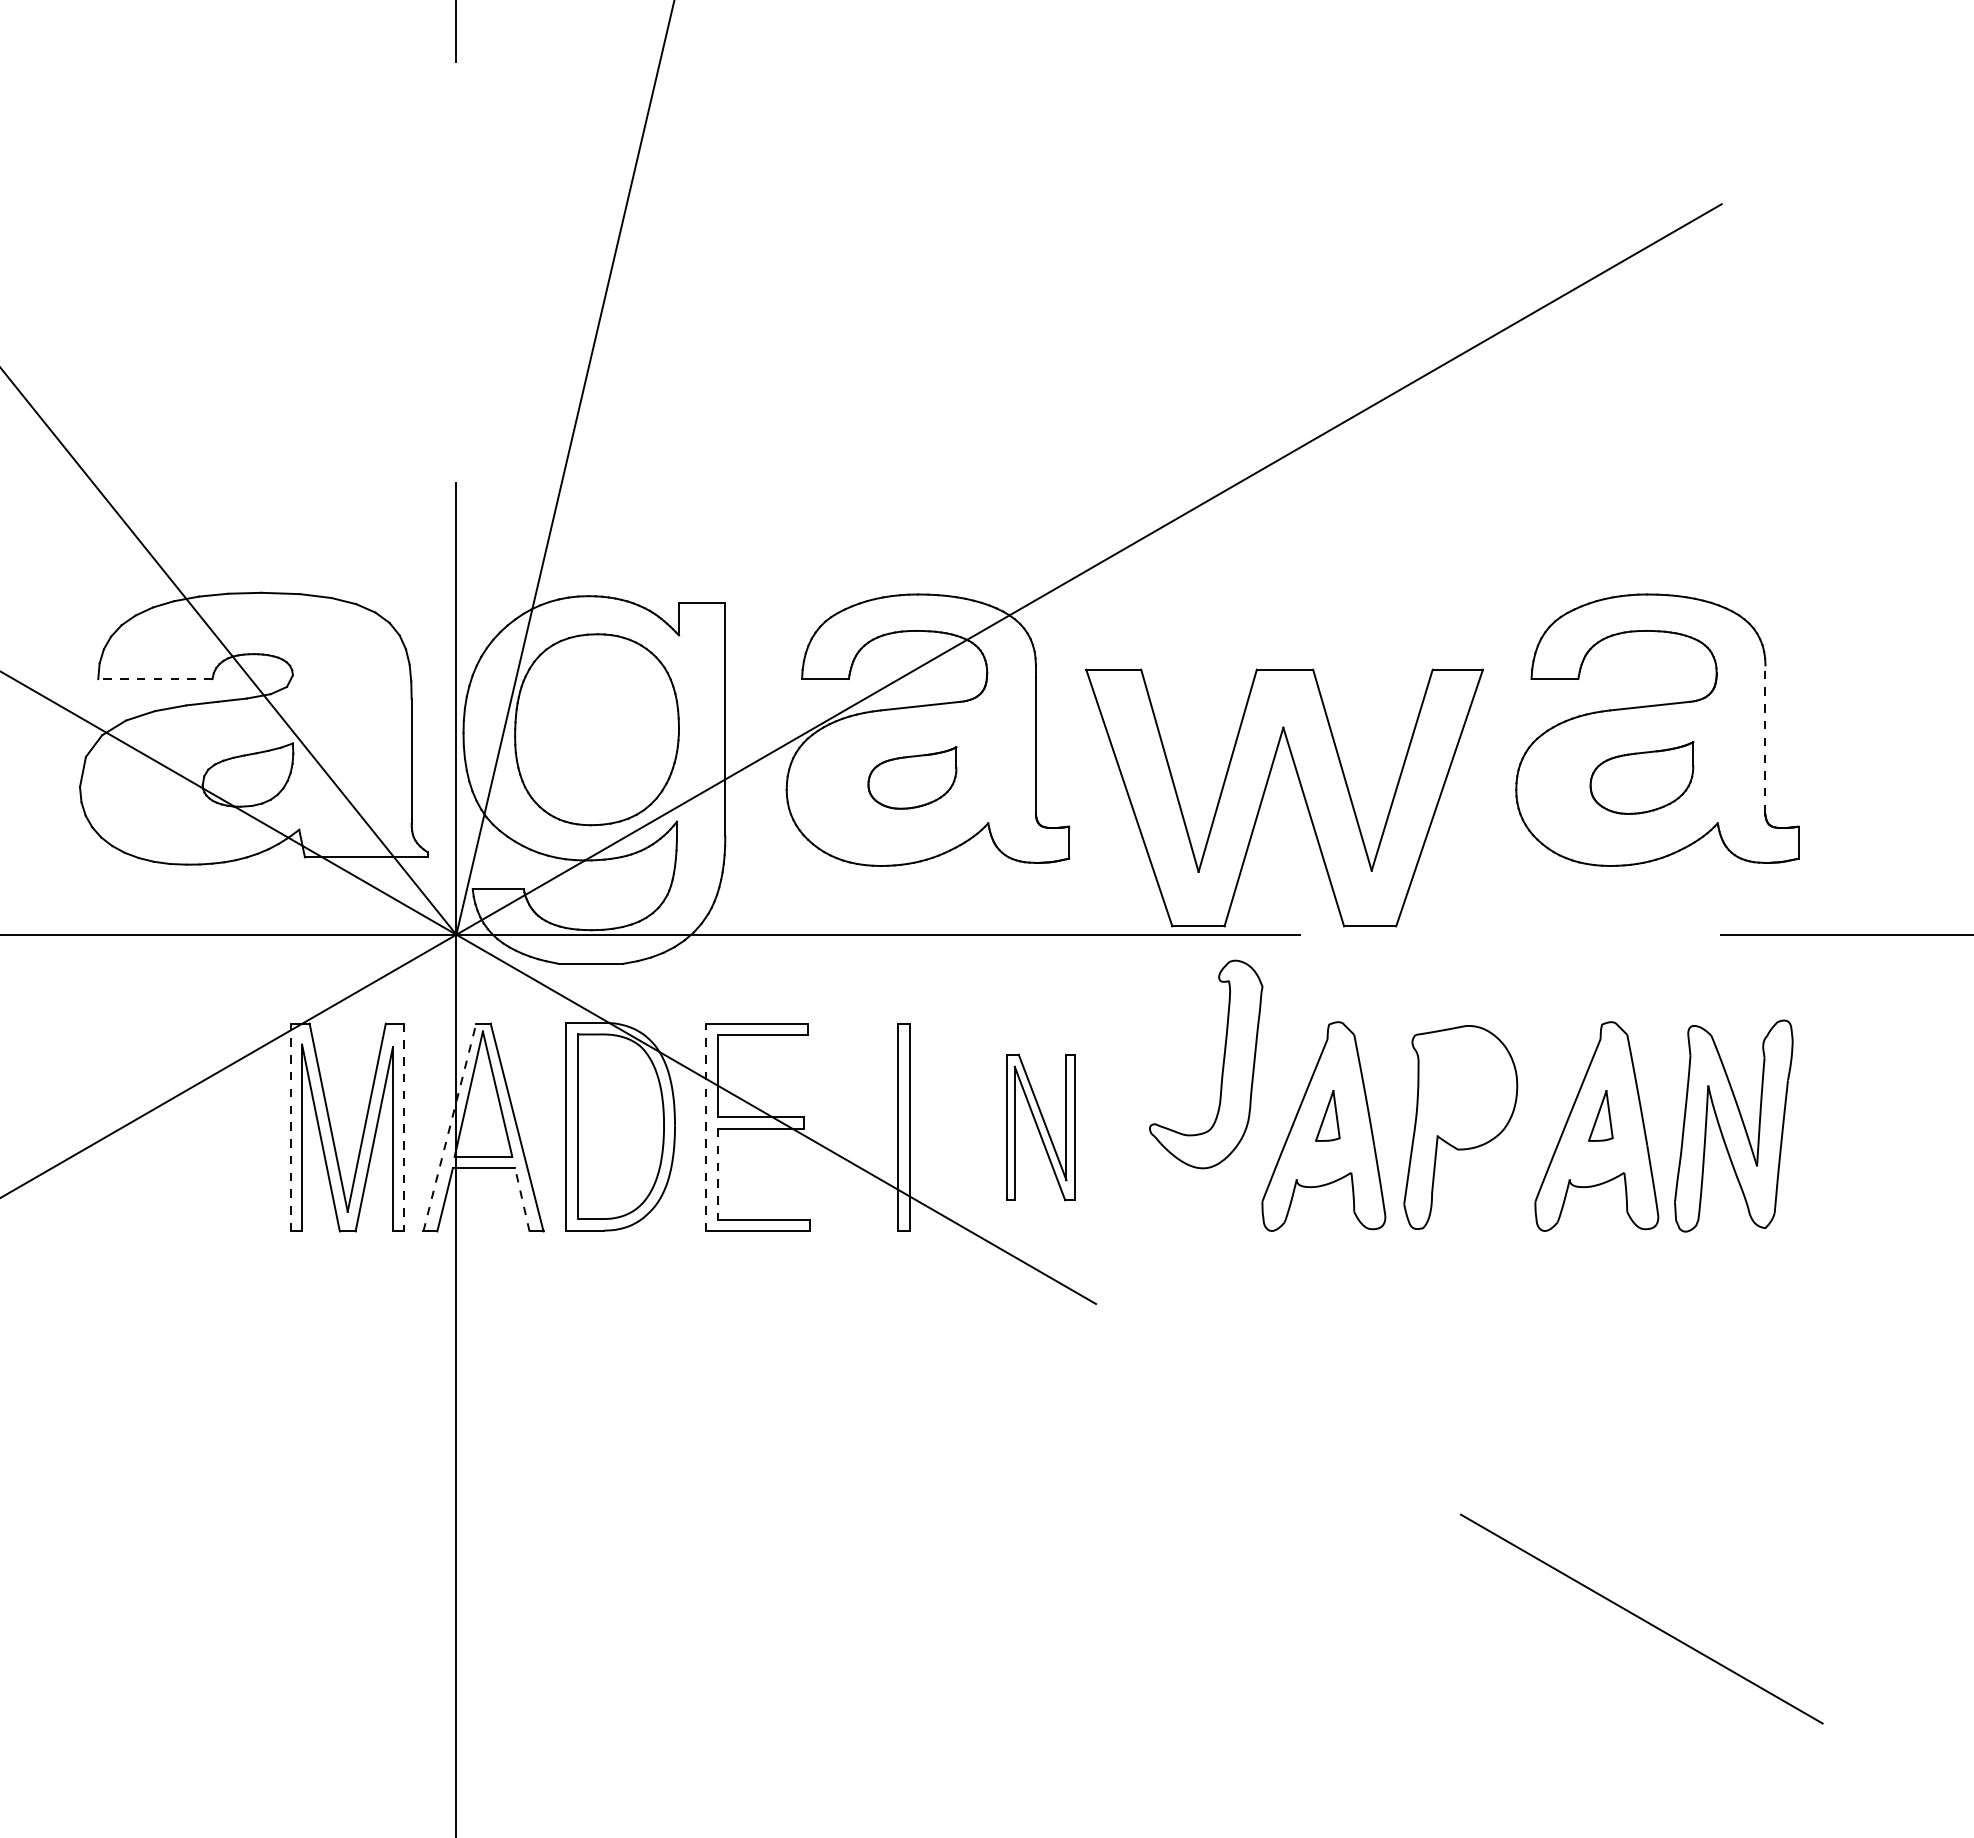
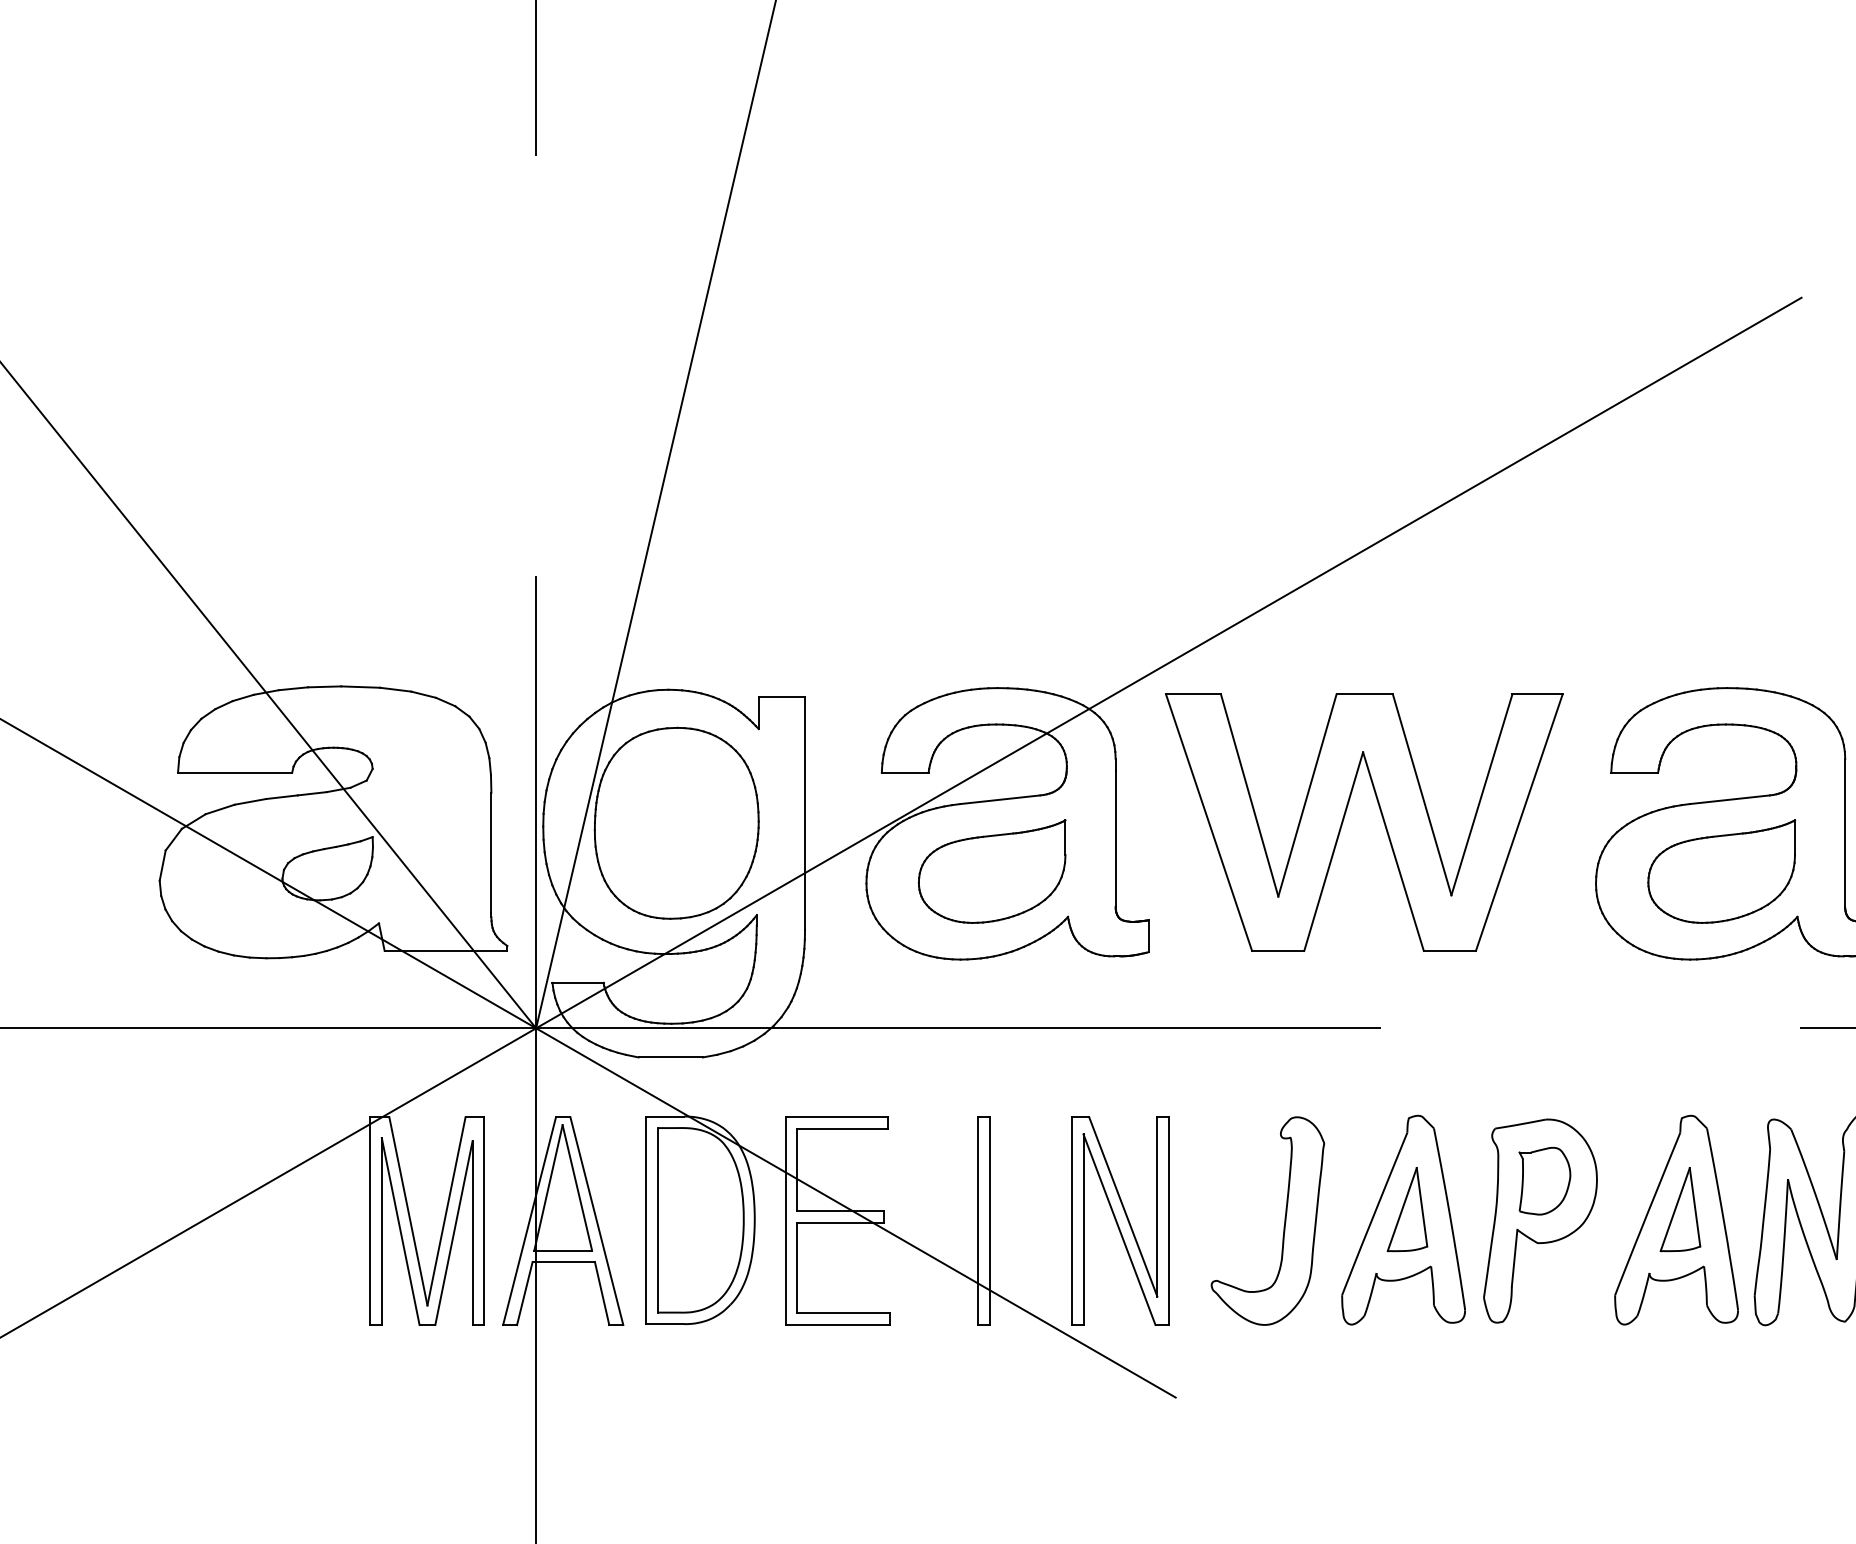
line: (154, 679) -> (234, 773), dashed -> solid
line: (1765, 739) -> (1845, 833), dashed -> solid
part: (912, 777) -> (992, 871), size x1.67
part: (1641, 777) -> (1721, 871), size x1.43
part: (1301, 791) -> (1381, 816), moved
part: (1222, 1064) -> (1284, 1221), moved
part: (1464, 1087) -> (1544, 1181), added
part: (1327, 1115) -> (1407, 1209), size x1.67
part: (1600, 1115) -> (1680, 1209), size x1.67
line: (290, 1127) -> (370, 1221), dashed -> solid
line: (404, 1127) -> (484, 1221), dashed -> solid
line: (449, 1127) -> (529, 1221), dashed -> solid
line: (706, 1127) -> (786, 1221), dashed -> solid
part: (1040, 1127) -> (1120, 1221), size x1.43
line: (717, 1174) -> (797, 1268), dashed -> solid
line: (522, 1199) -> (602, 1293), dashed -> solid

